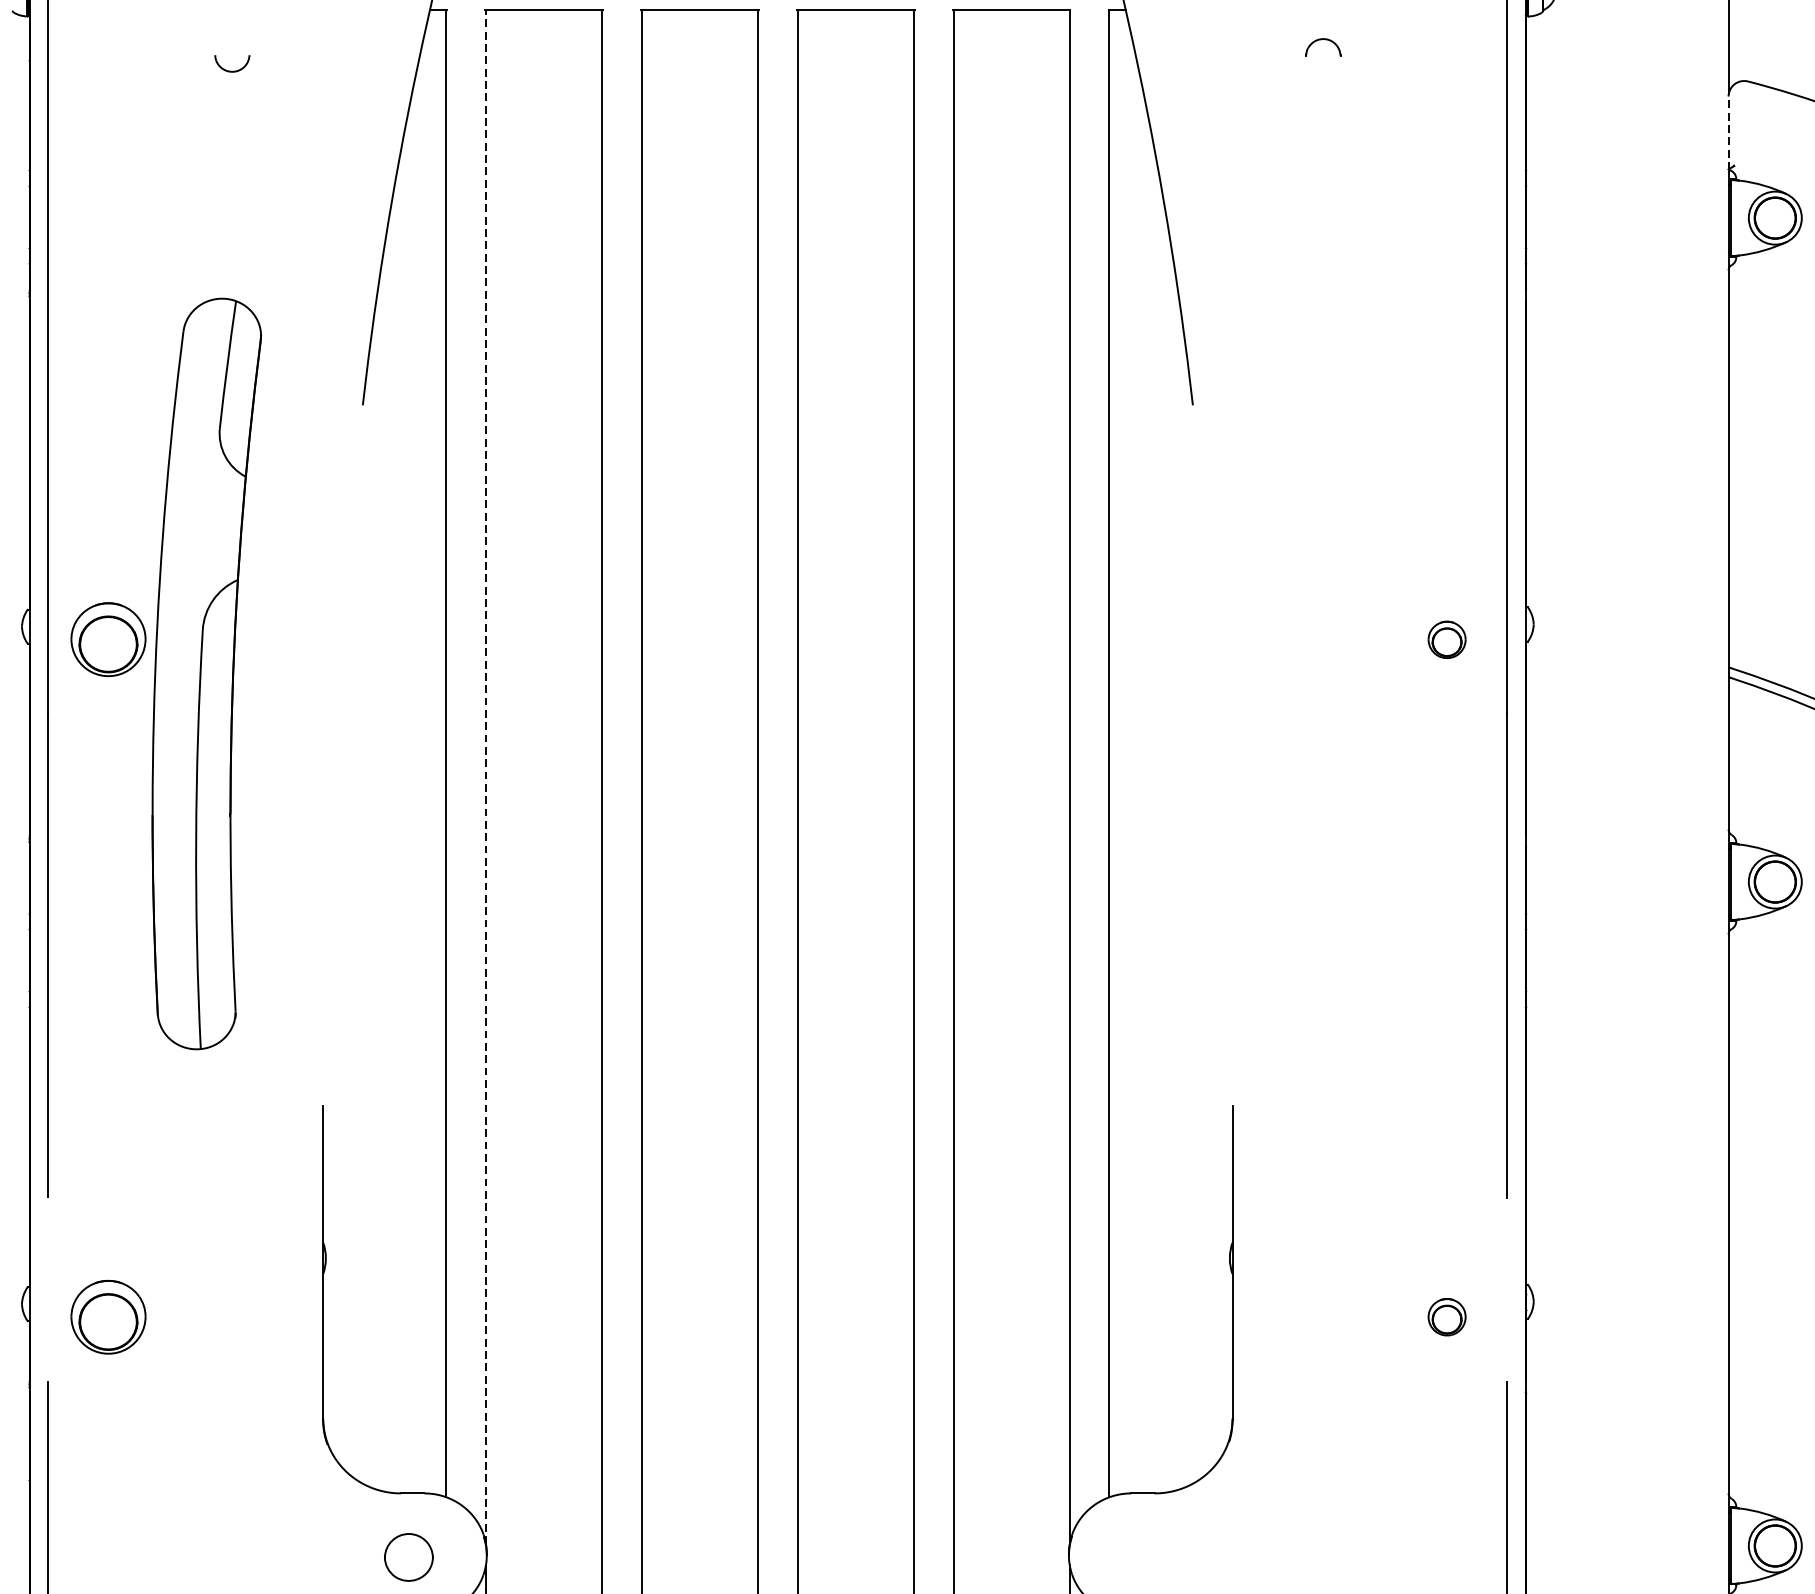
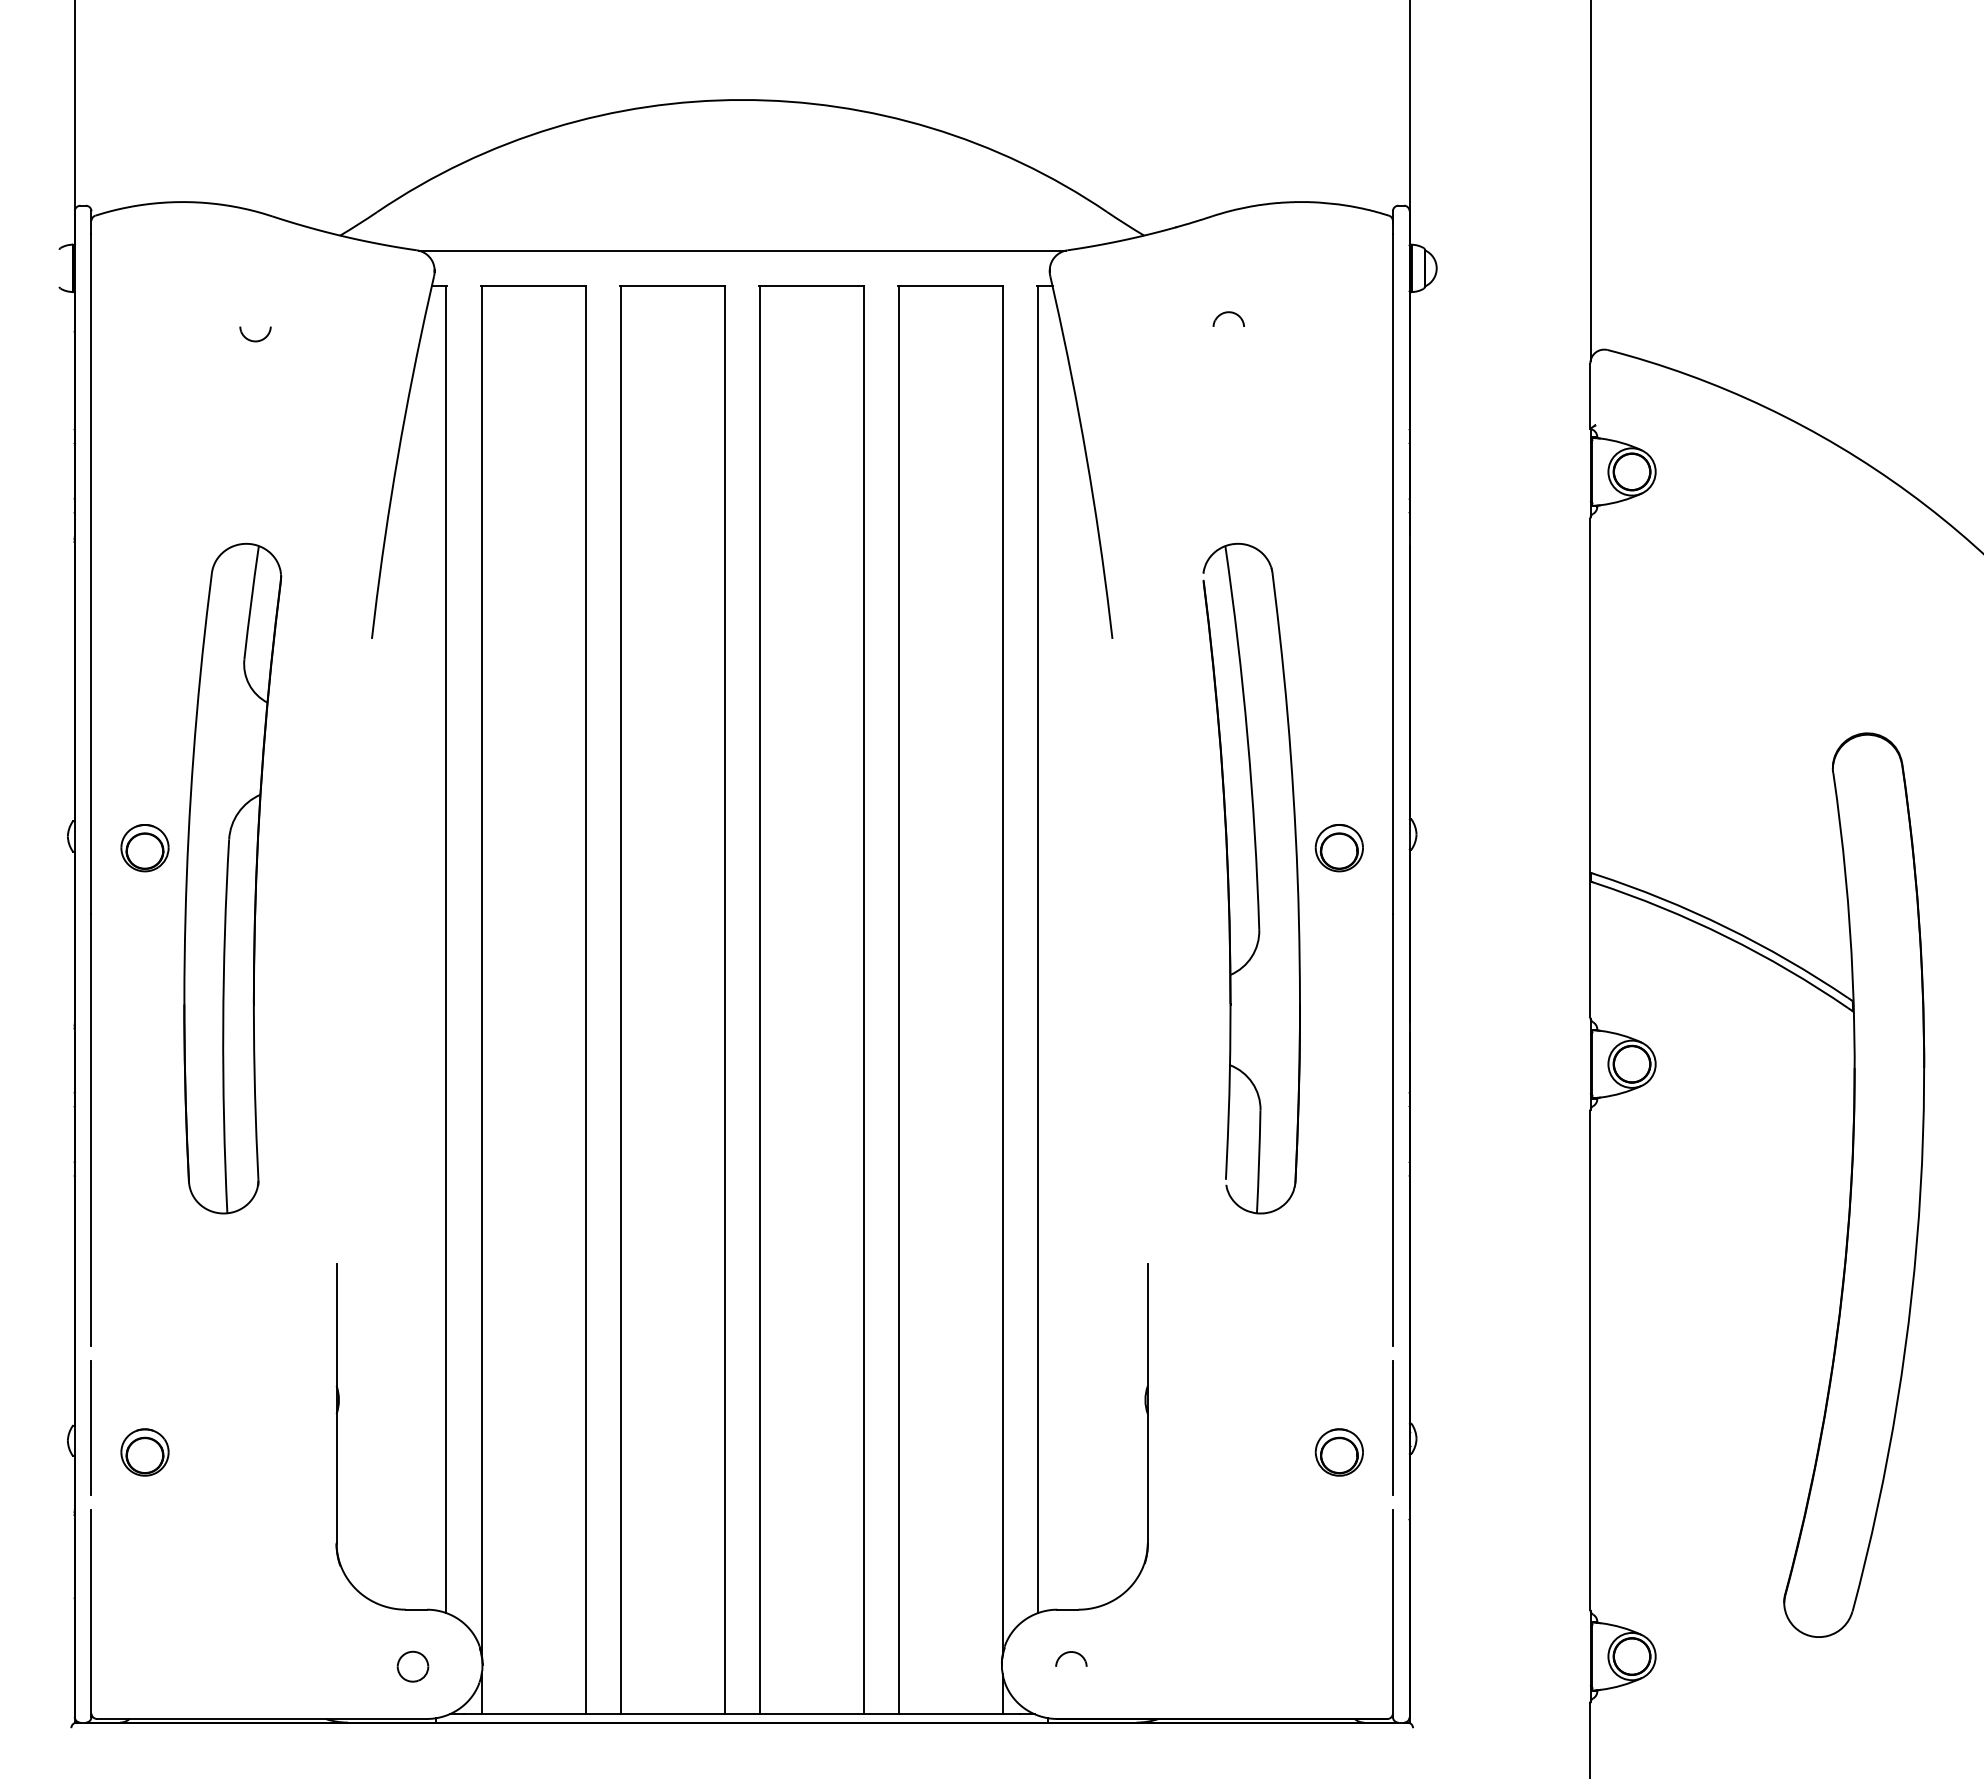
line: (1728, 133) -> (1590, 396), dashed -> solid
part: (107, 640) -> (144, 848), size x0.71
part: (1446, 640) -> (1338, 848), size x1.43
part: (1348, 673) -> (1251, 878), added
line: (485, 775) -> (481, 969), dashed -> solid
line: (48, 1289) -> (91, 1427), added
line: (1506, 1289) -> (1392, 1427), added
part: (107, 1317) -> (144, 1452), size x0.71
part: (1446, 1317) -> (1338, 1452), size x1.43
part: (1146, 1548) -> (1071, 1658), added
part: (408, 1557) -> (412, 1666), size x0.71

